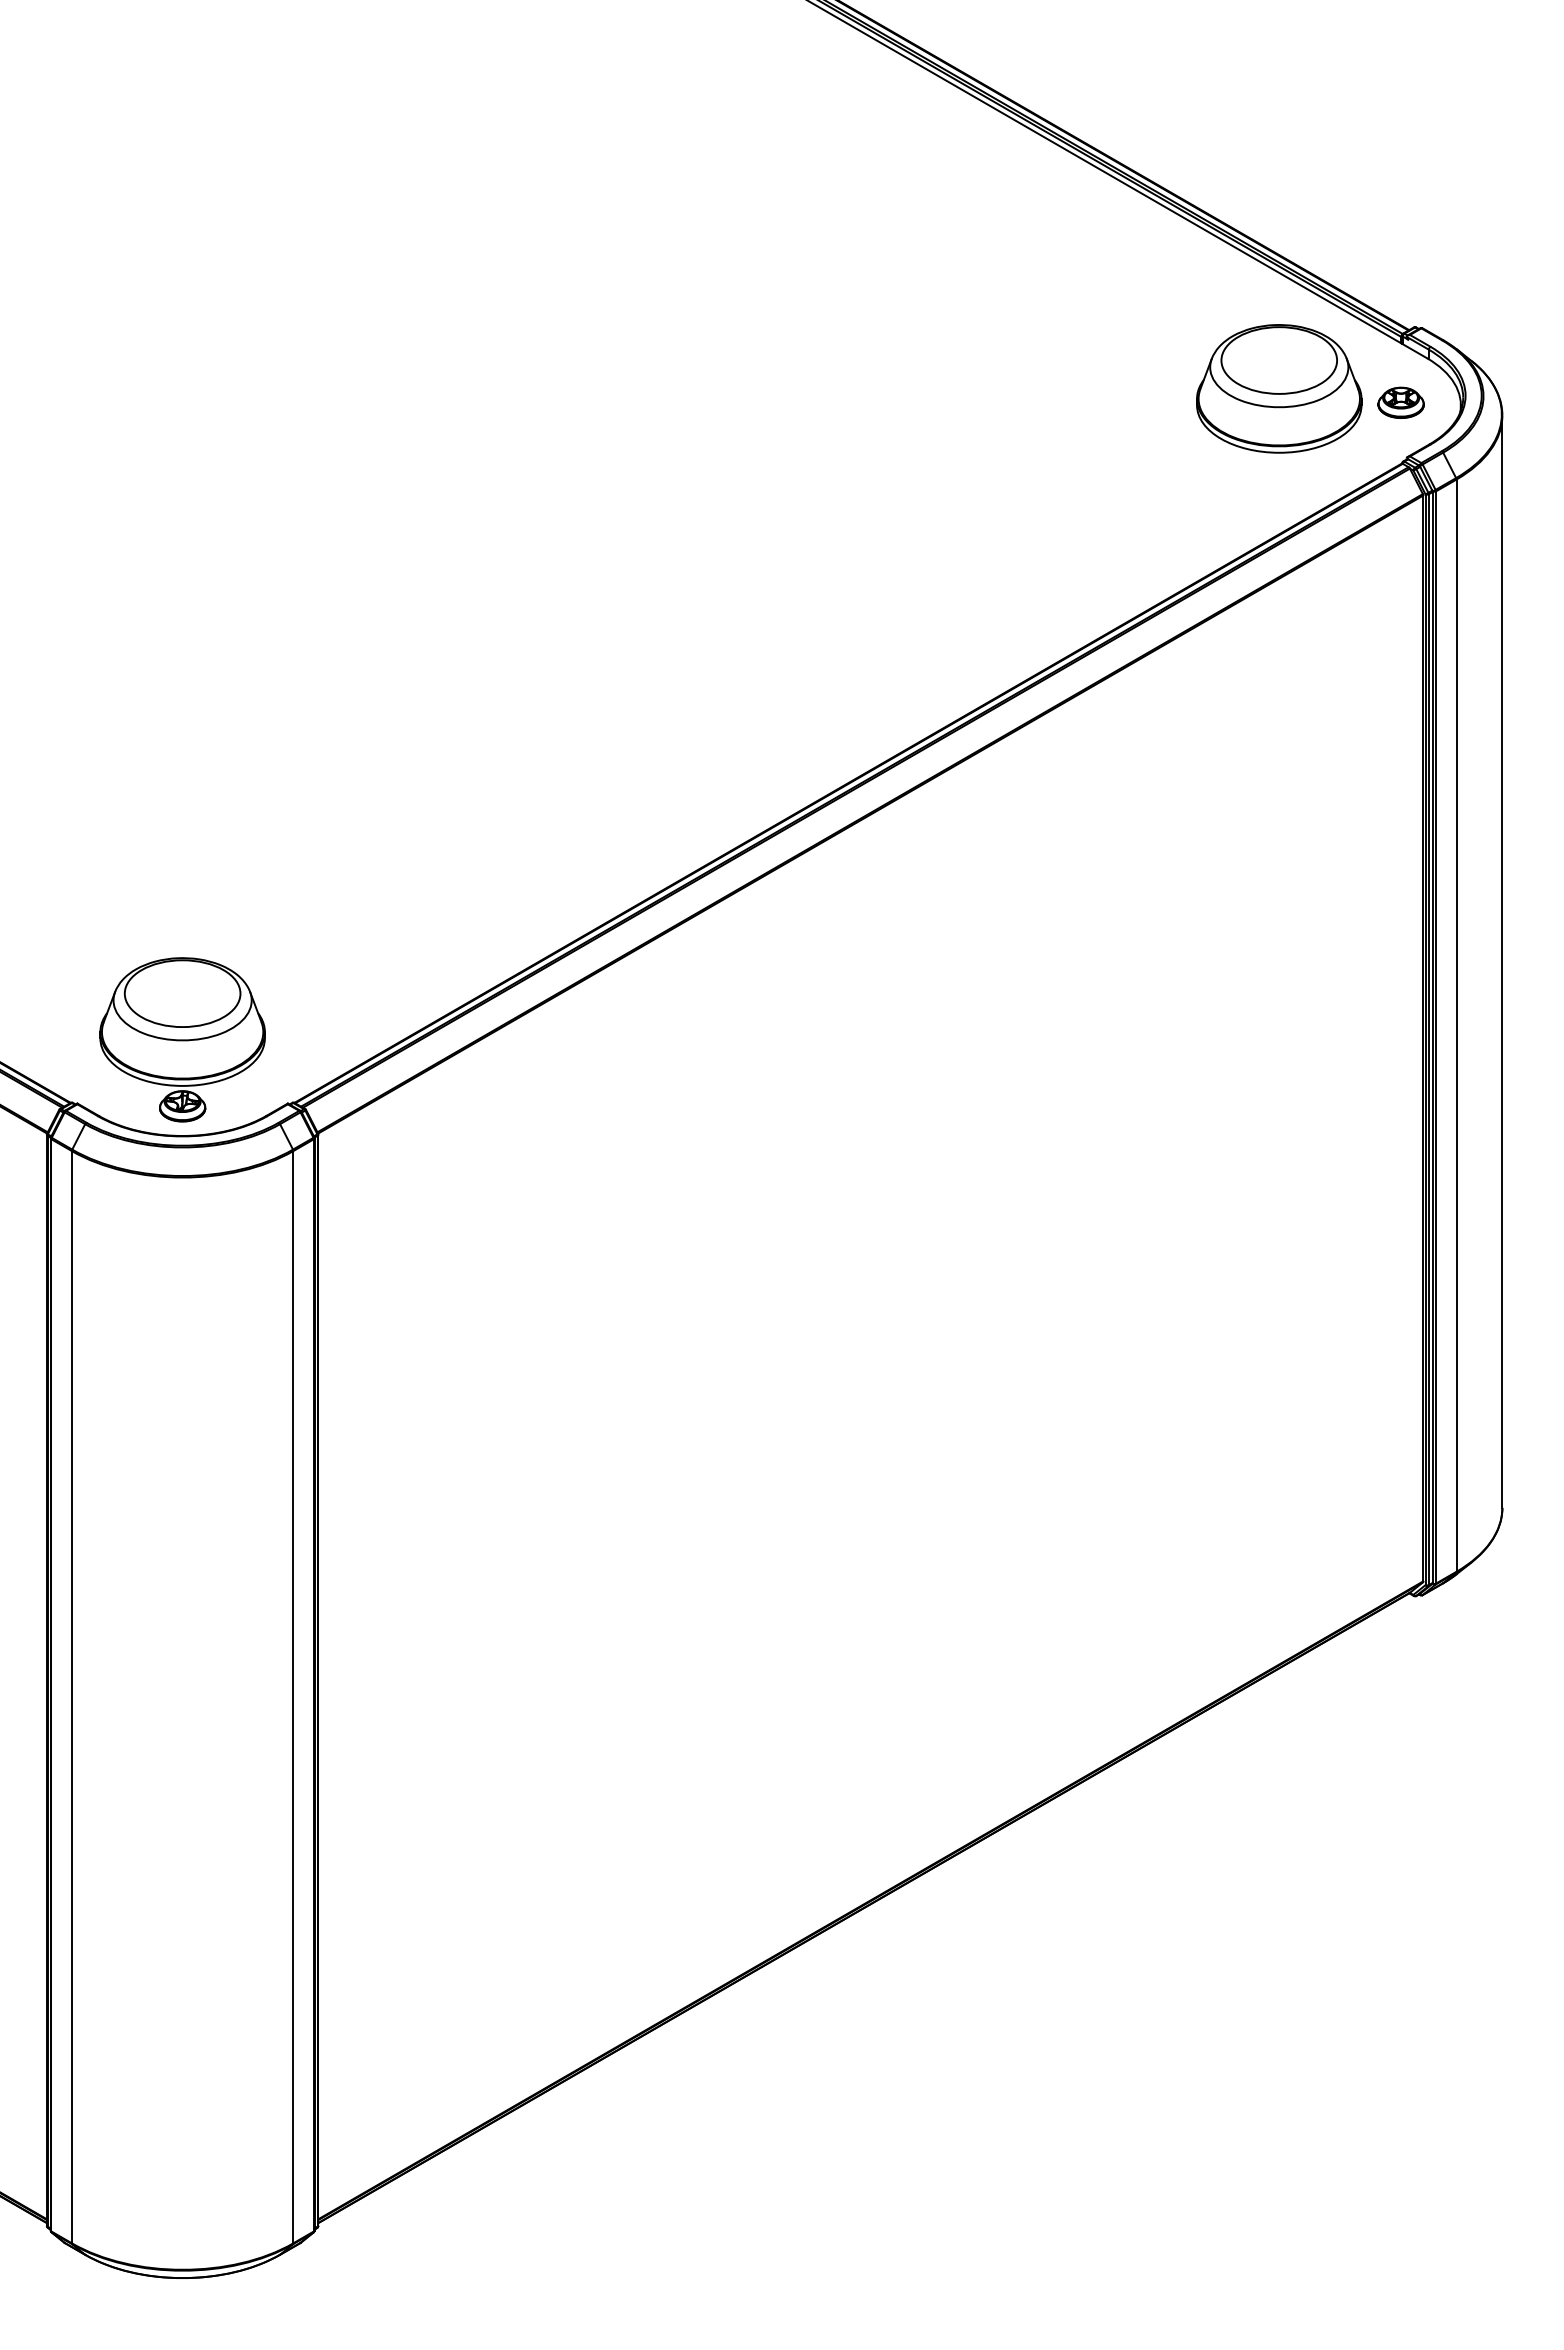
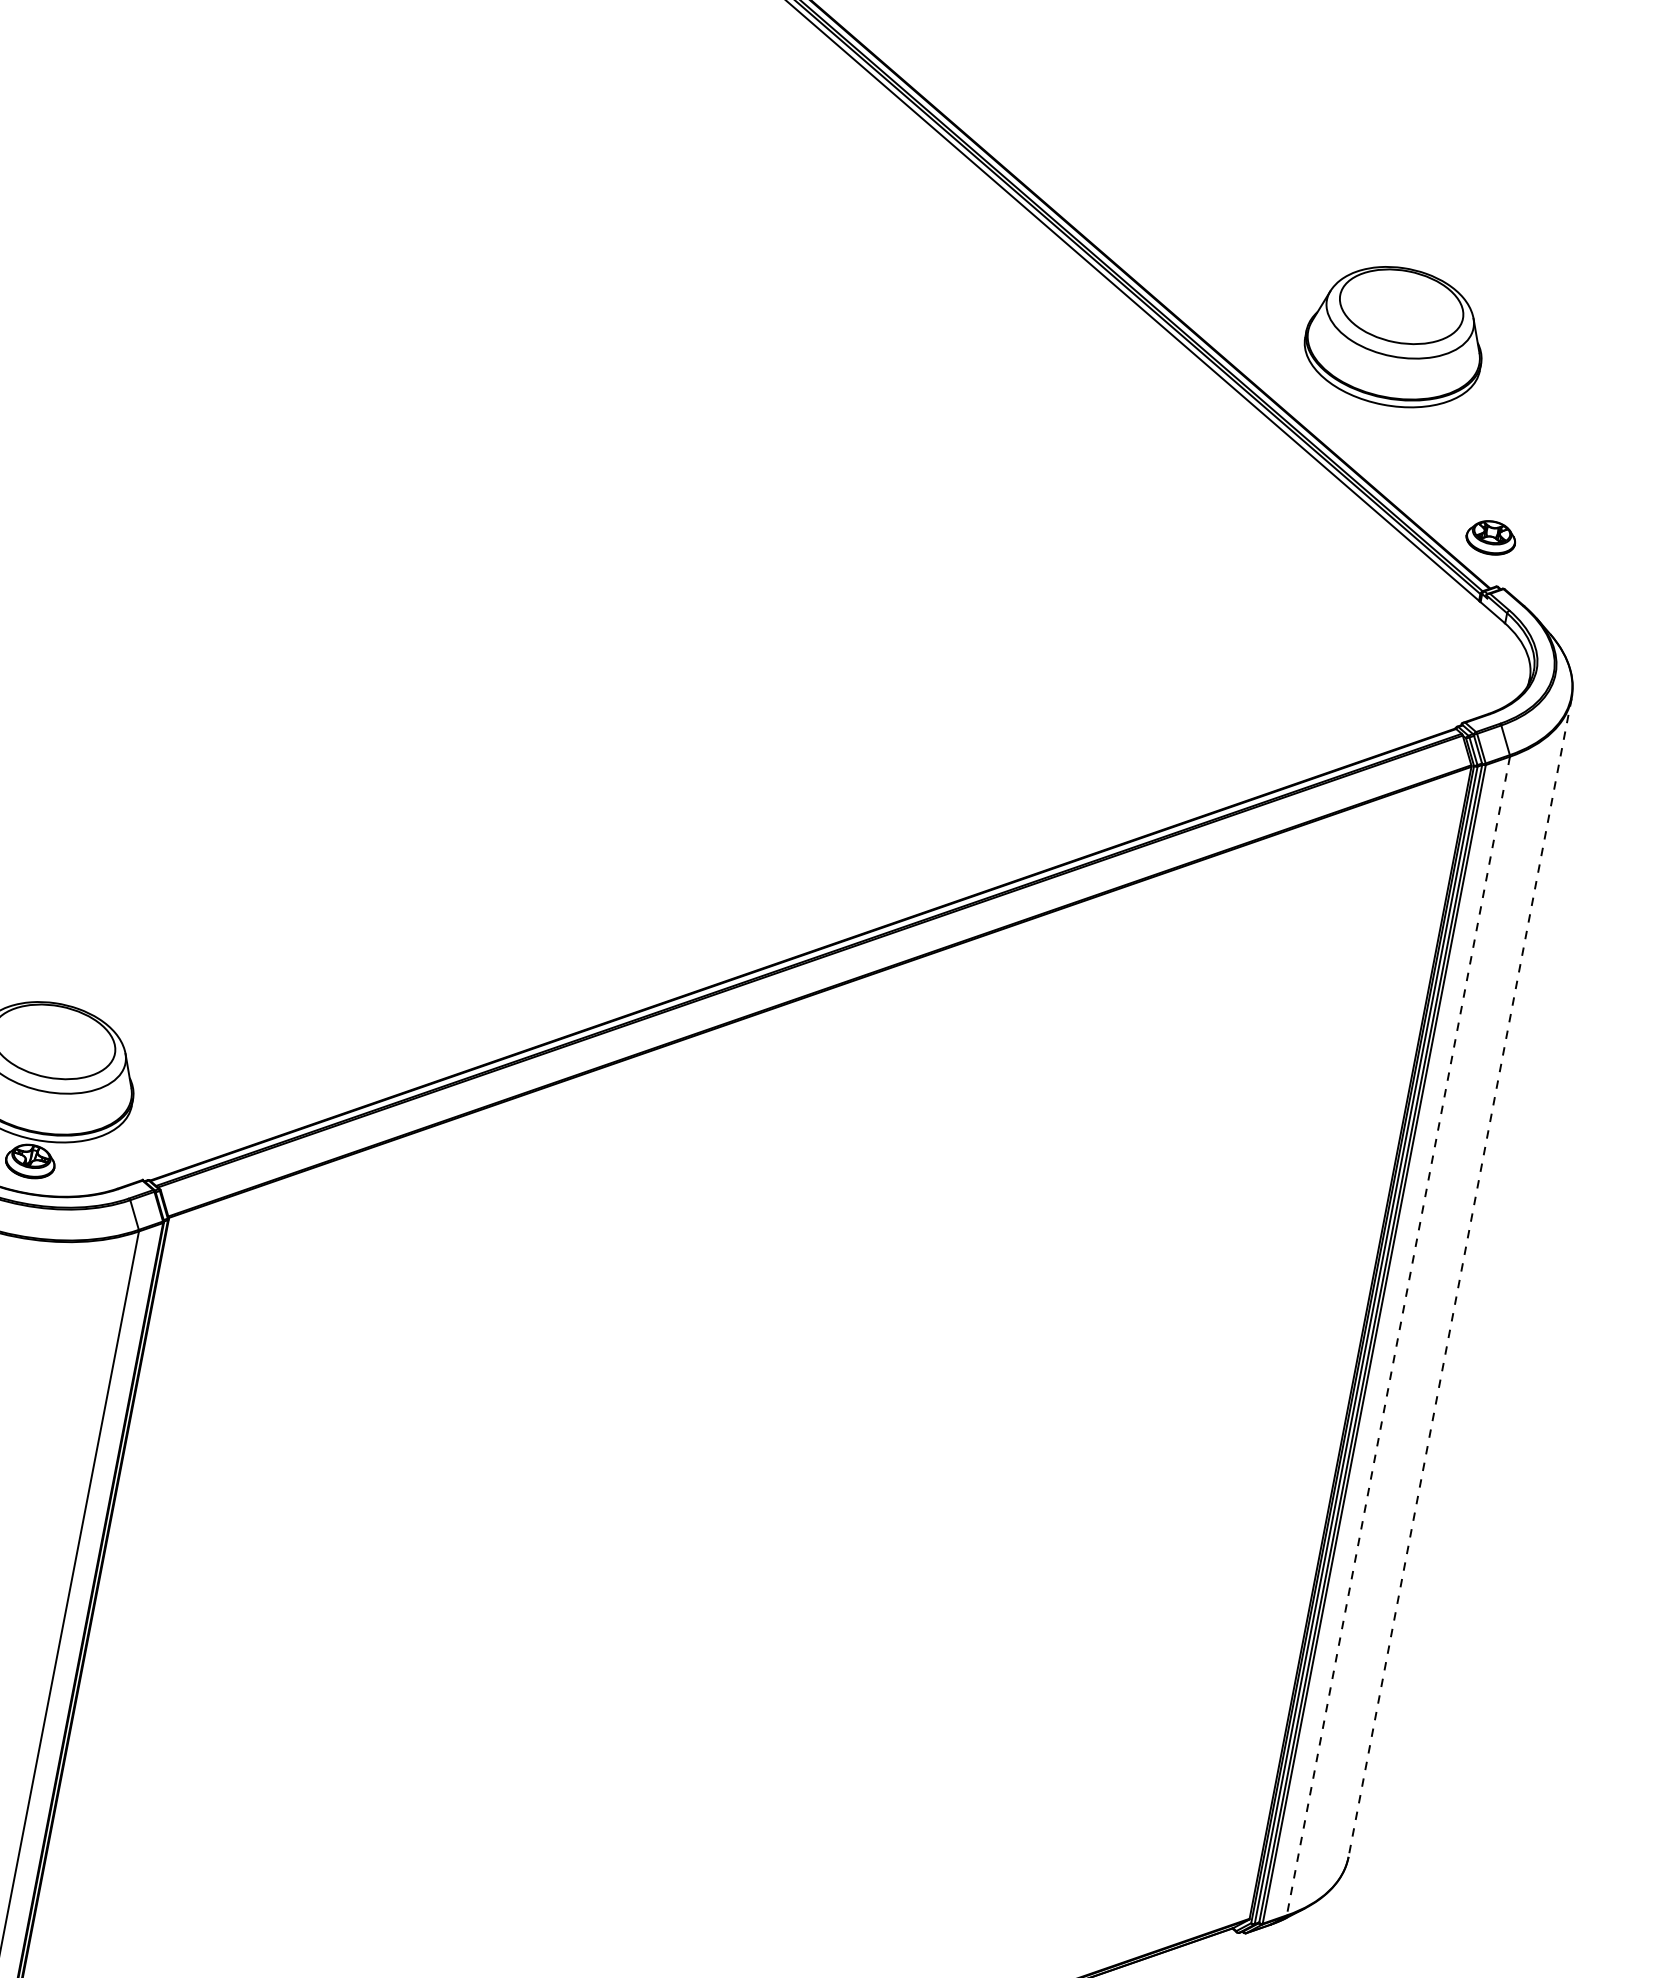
part: (1279, 388) -> (1396, 336), moved
part: (1400, 402) -> (1490, 537), moved
line: (1502, 962) -> (1460, 1278), solid -> dashed
line: (1456, 1026) -> (1398, 1336), solid -> dashed

